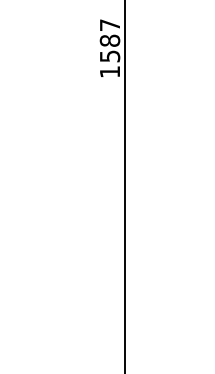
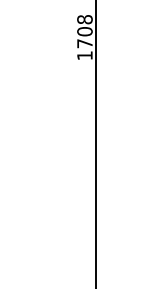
text: (109, 40) -> (84, 31), 1587 -> 1708

